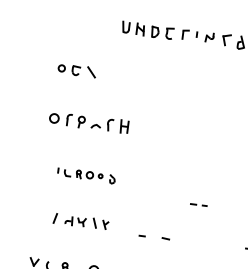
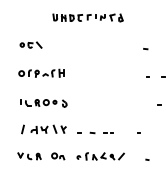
part: (86, 175) -> (43, 103), size x1.43
part: (198, 204) -> (108, 132), moved
part: (80, 221) -> (43, 129), size x1.43

